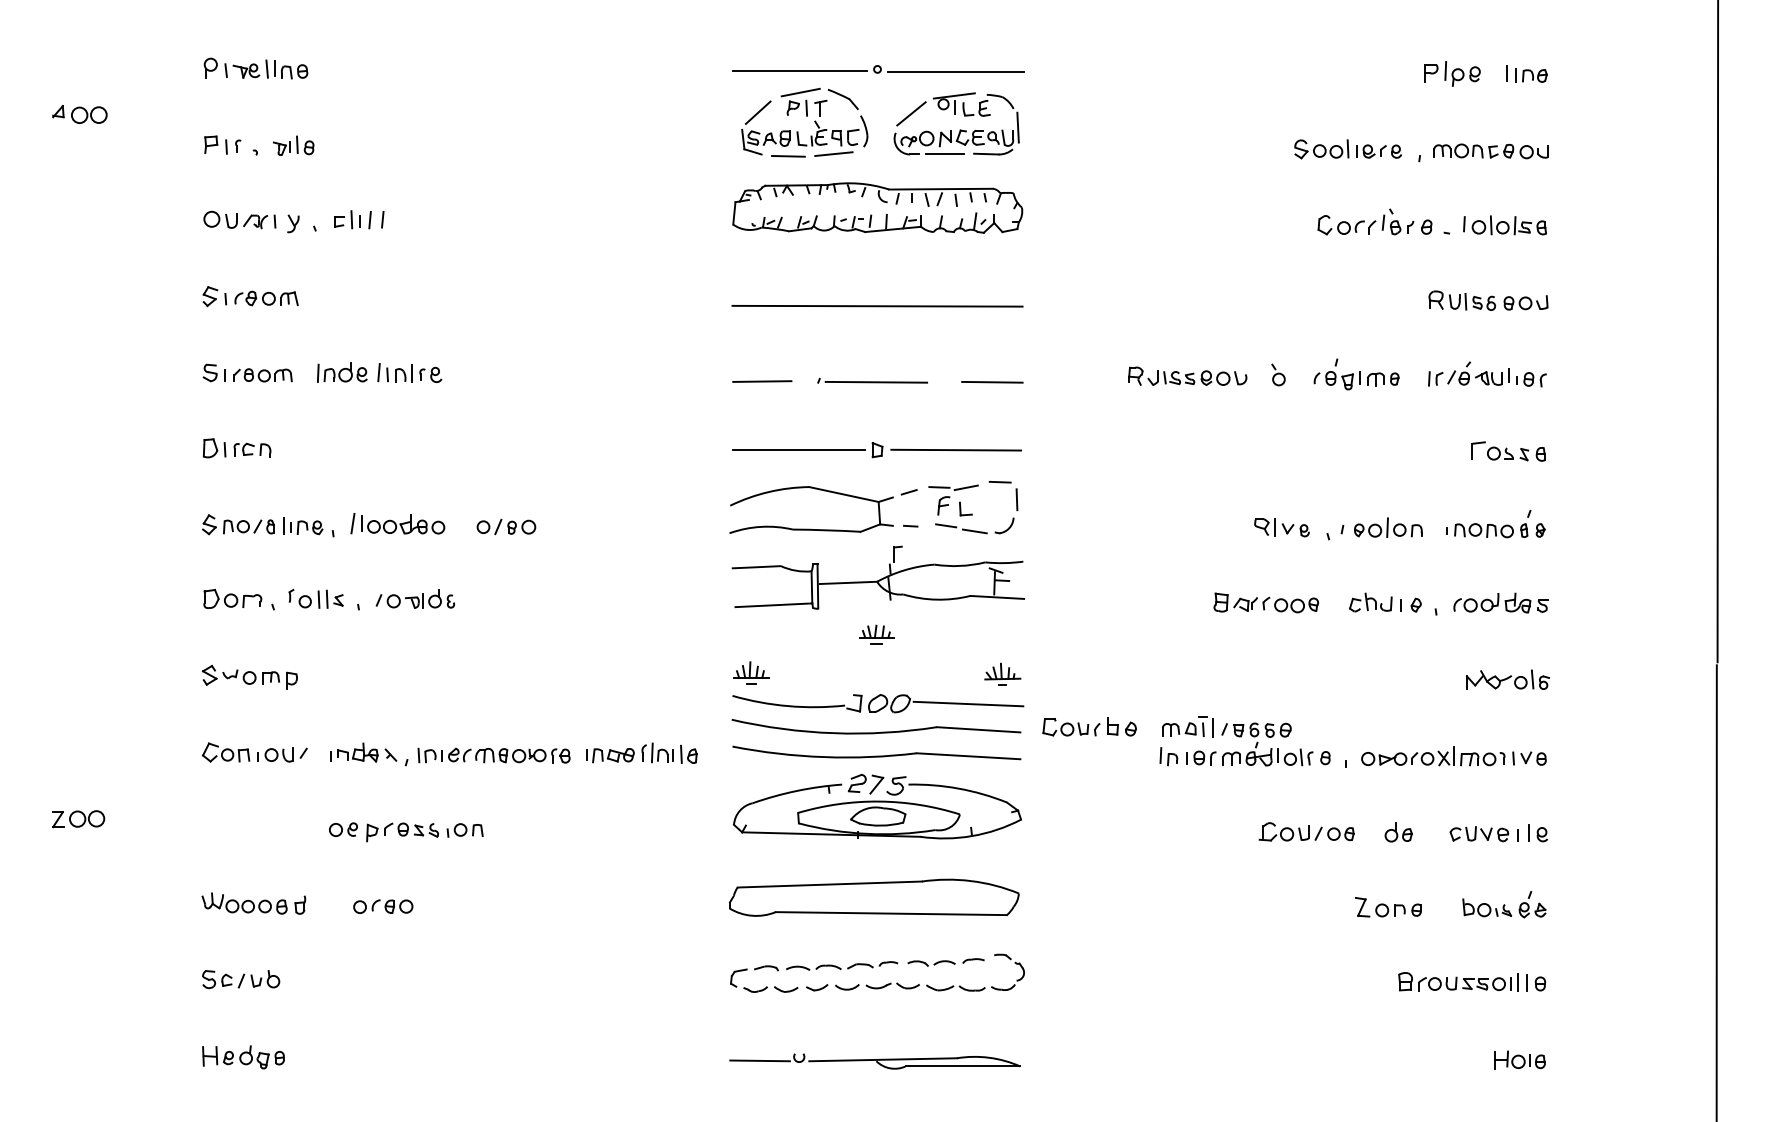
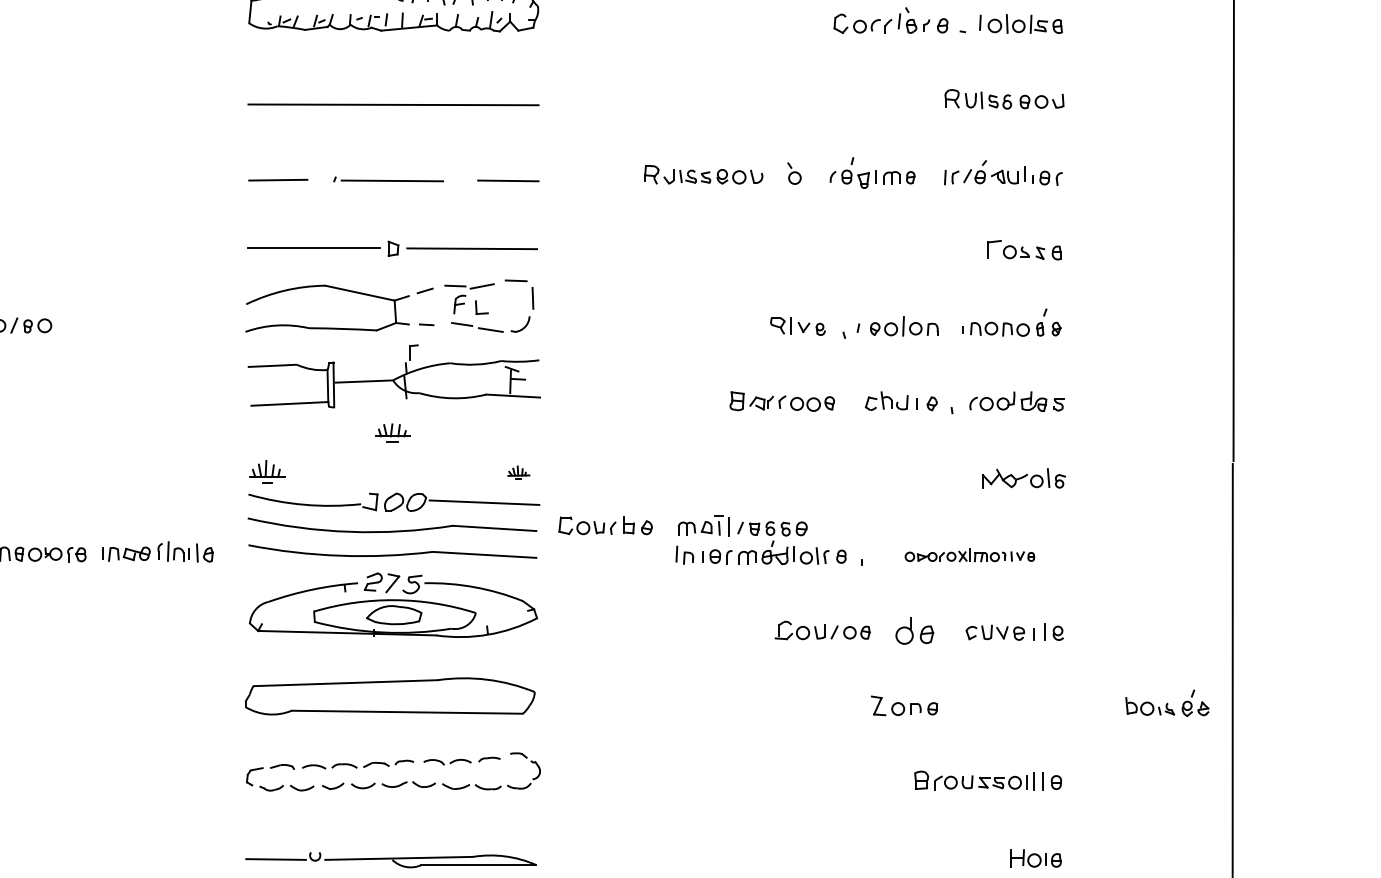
part: (1002, 673) -> (518, 472), size x0.6
part: (1453, 756) -> (969, 555), size x0.7
part: (1398, 832) -> (914, 631), size x1.4
part: (1504, 904) -> (1167, 703), moved

